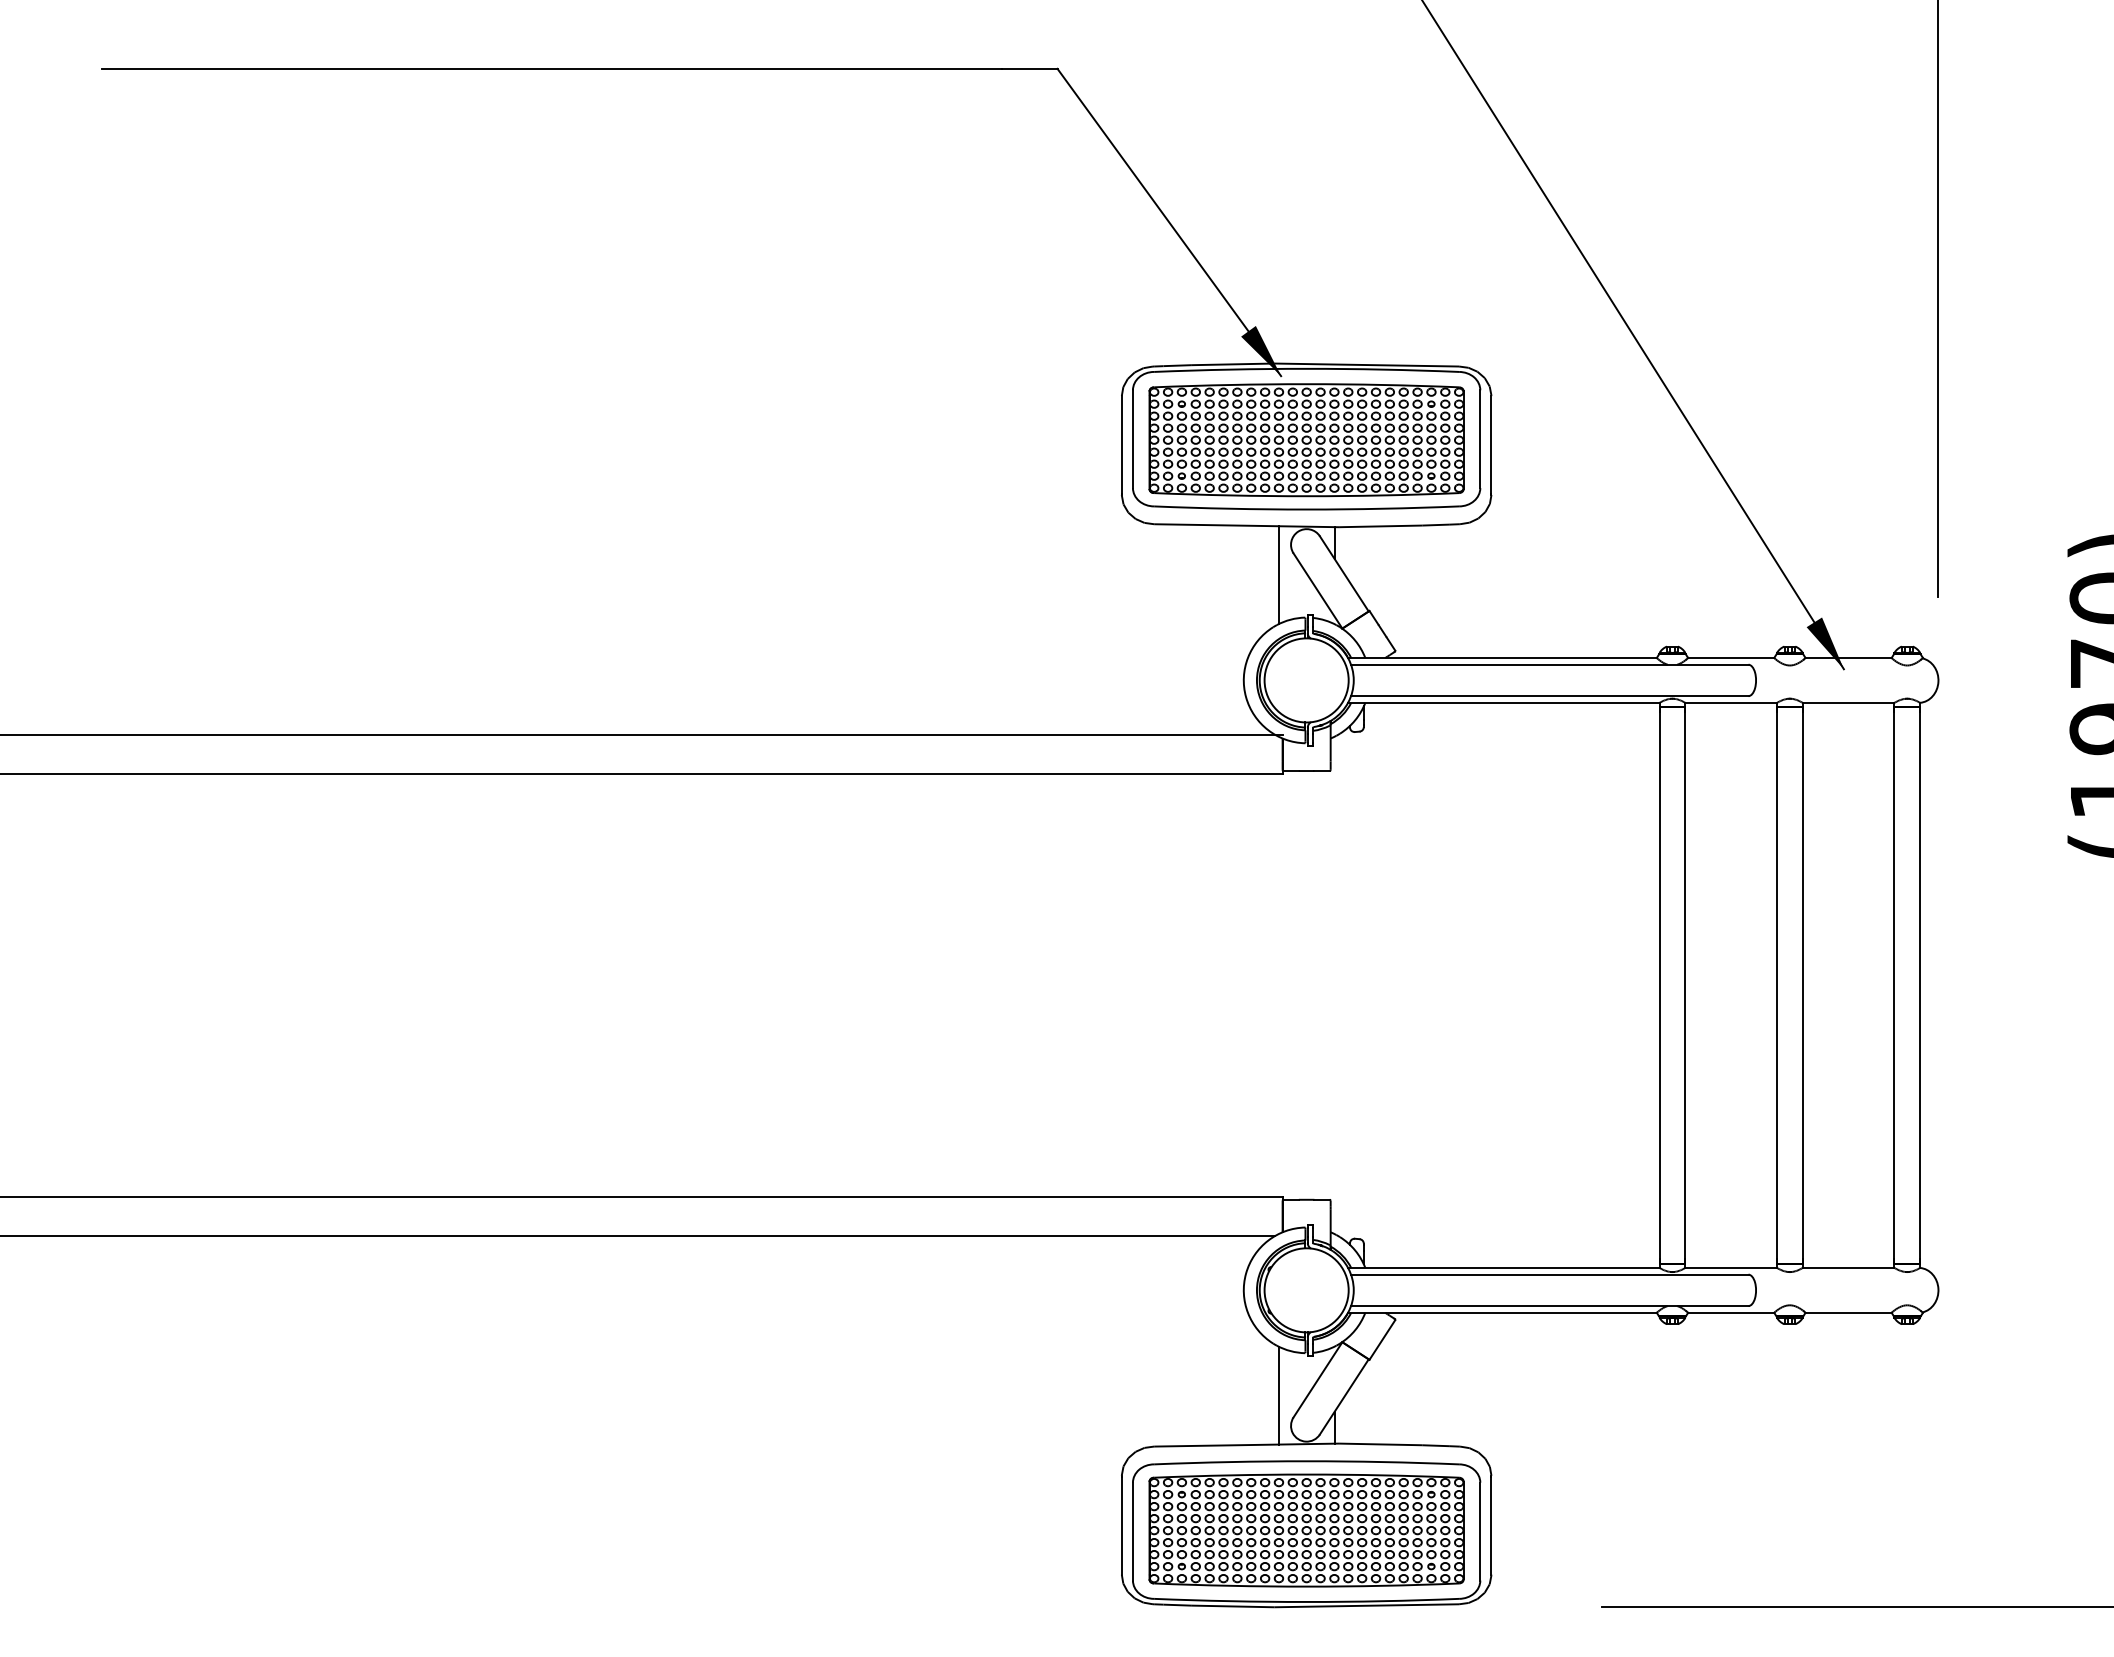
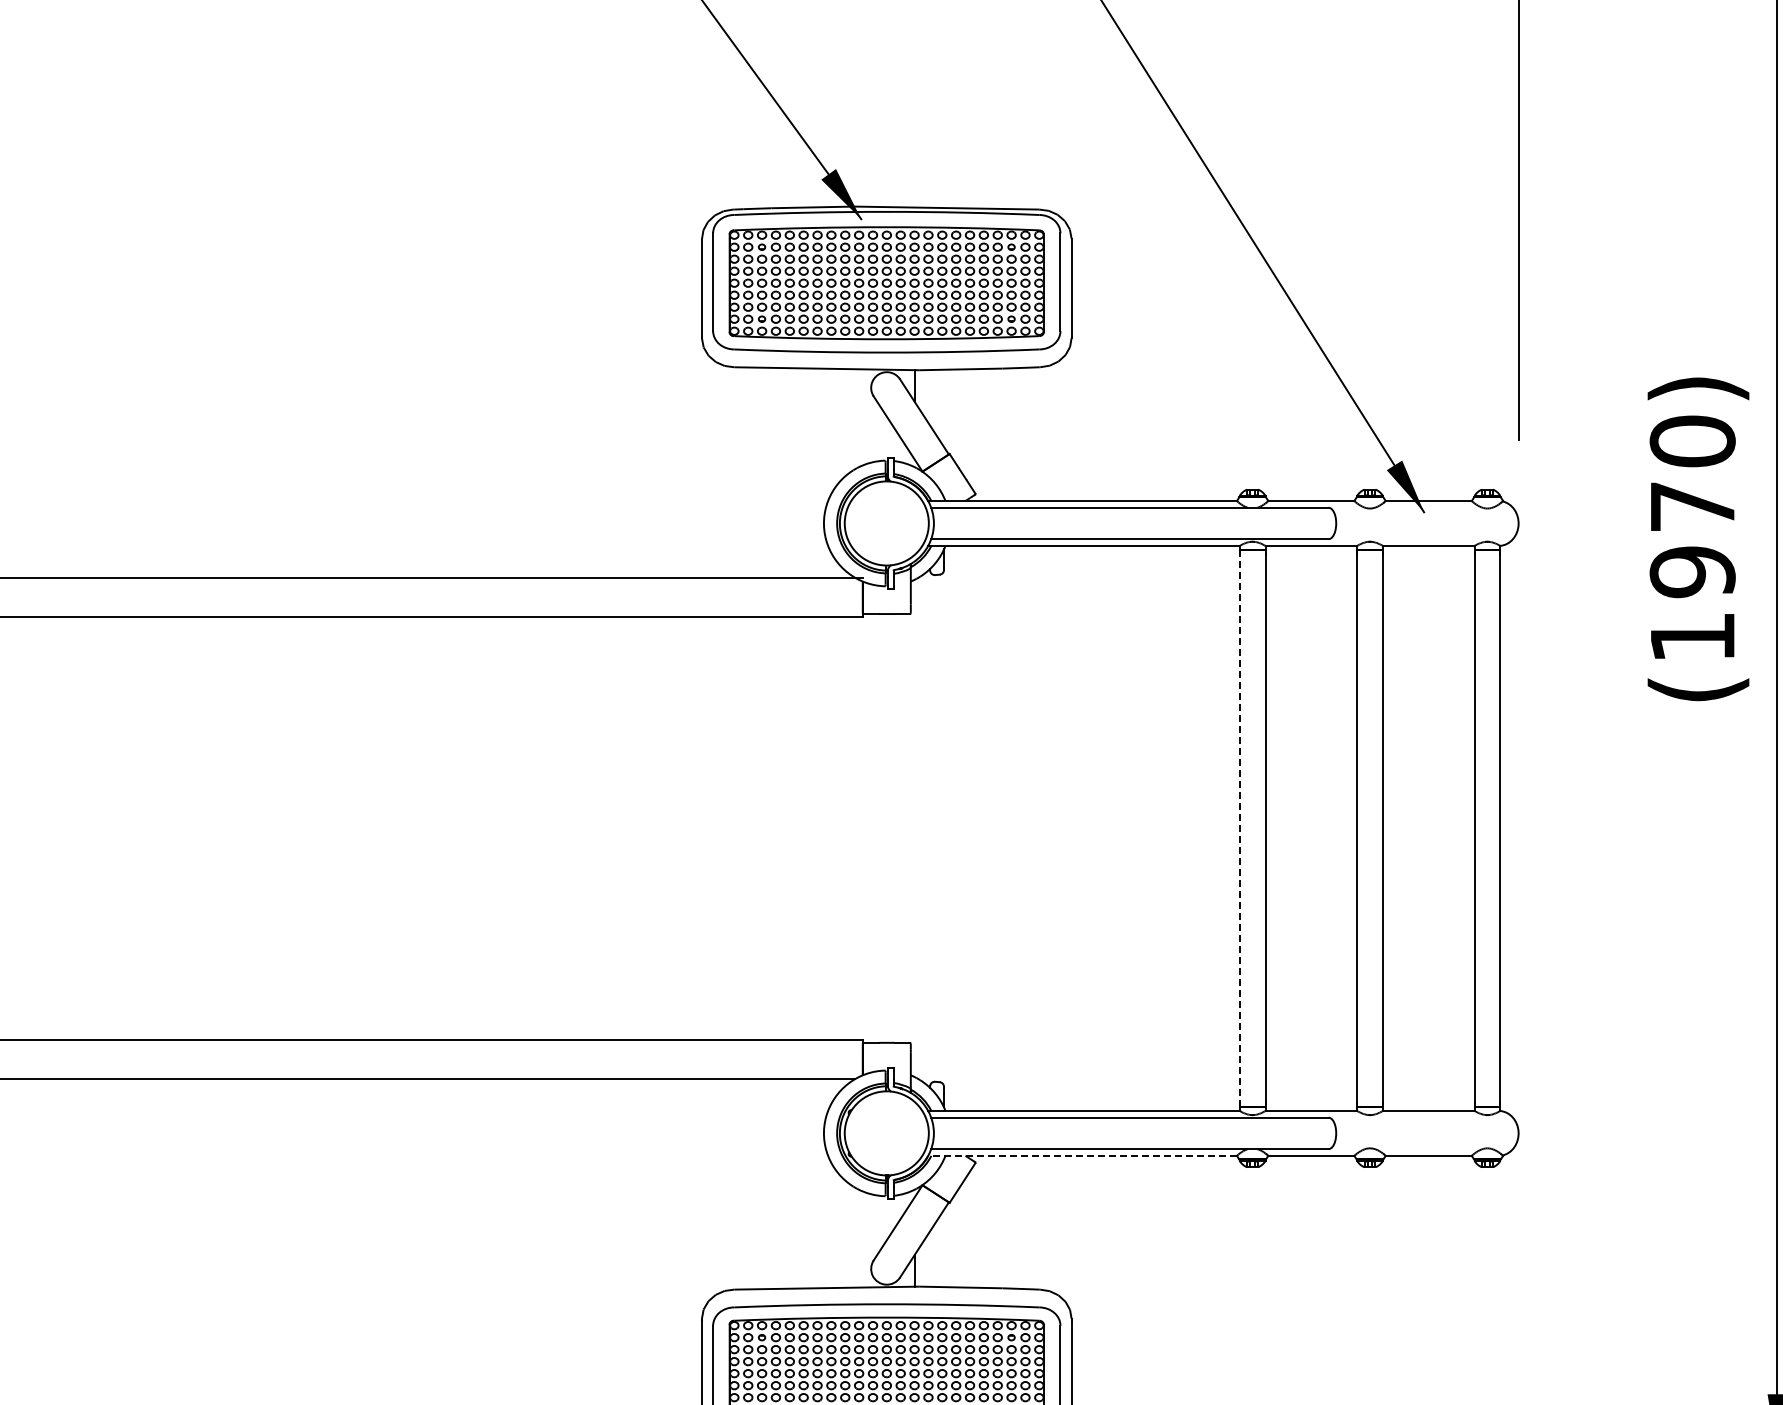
line: (1278, 575) -> (858, 418), removed
line: (1659, 985) -> (1239, 828), solid -> dashed
line: (1501, 1312) -> (1081, 1155), solid -> dashed
line: (1278, 1395) -> (858, 1238), removed

